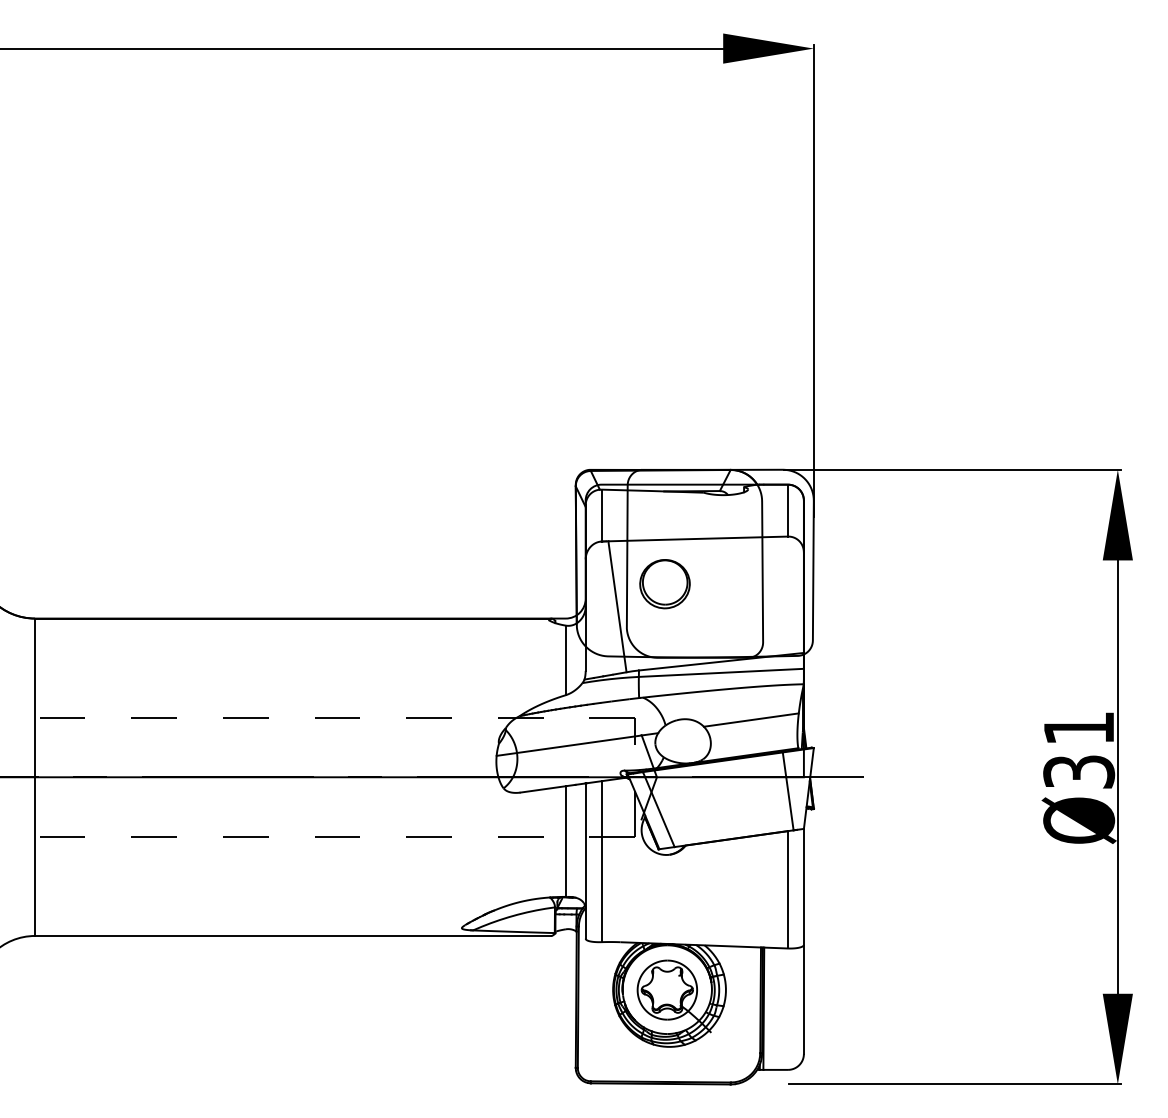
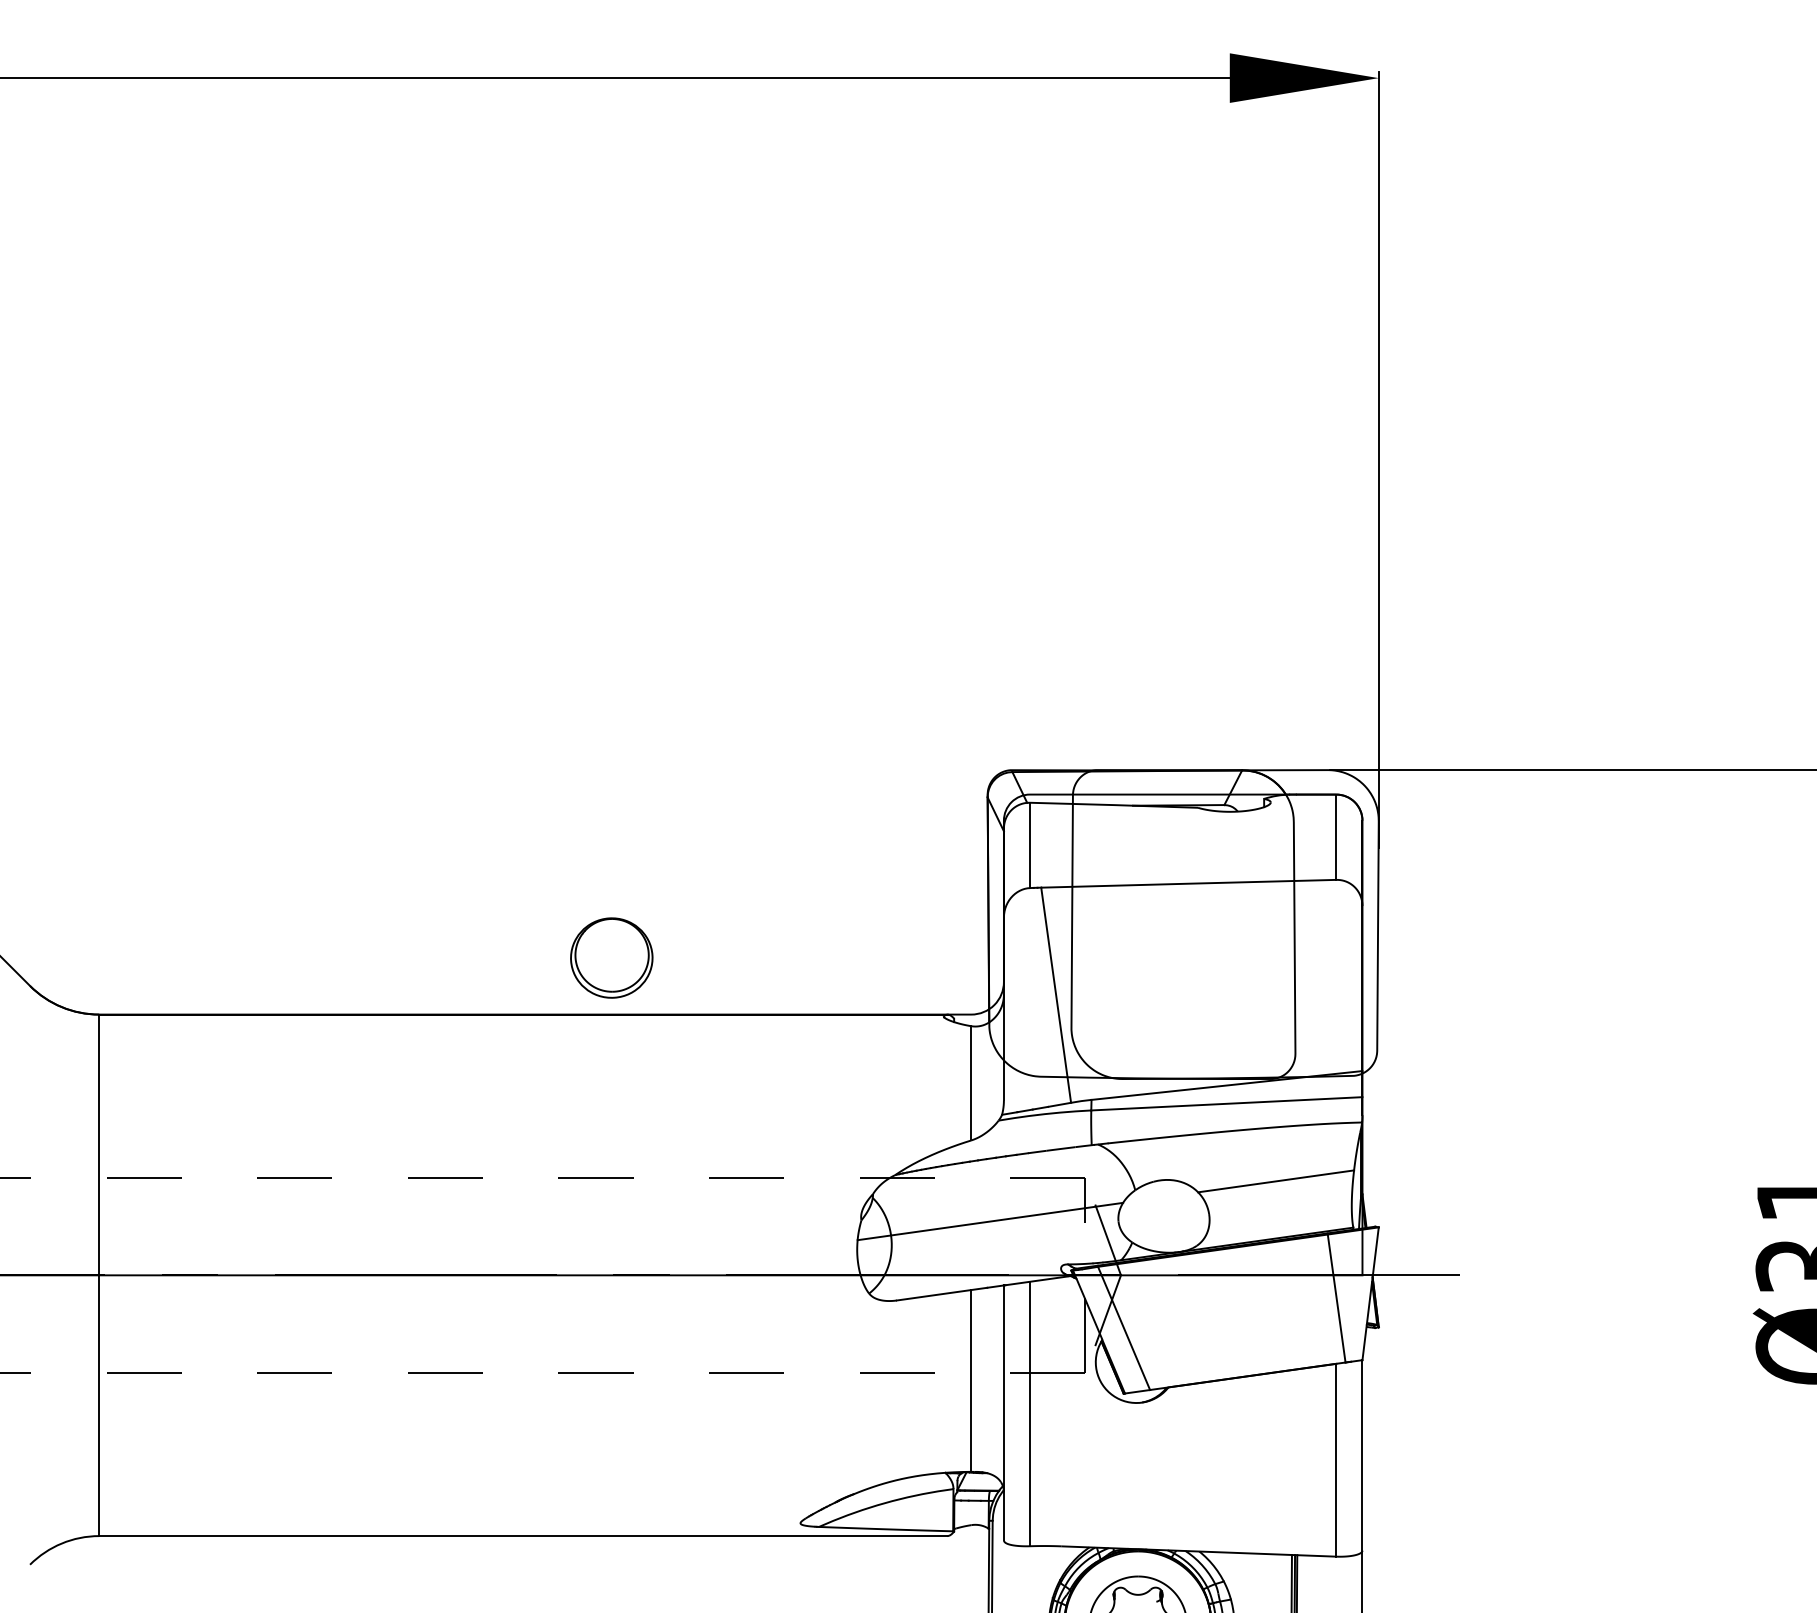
part: (664, 584) -> (610, 958), moved

